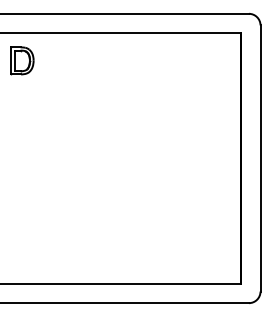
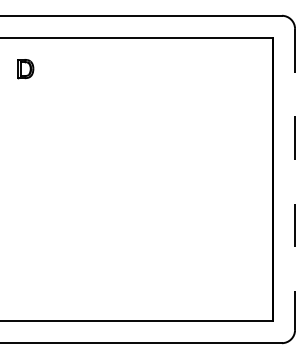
part: (22, 60) -> (25, 68), size x0.6
line: (260, 158) -> (295, 179), solid -> dashed

